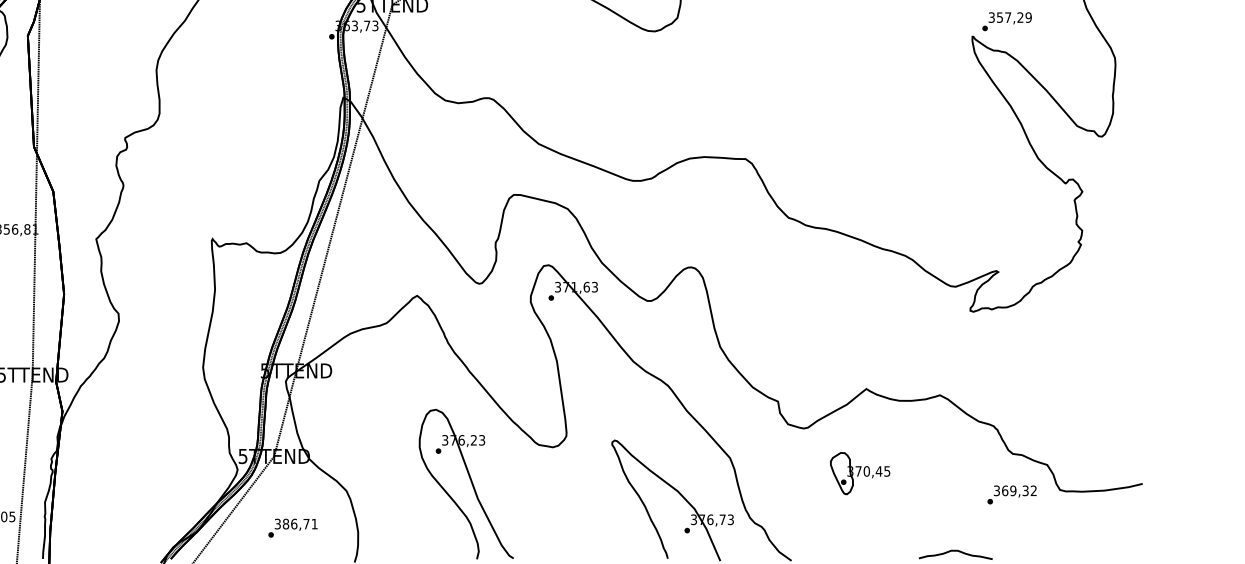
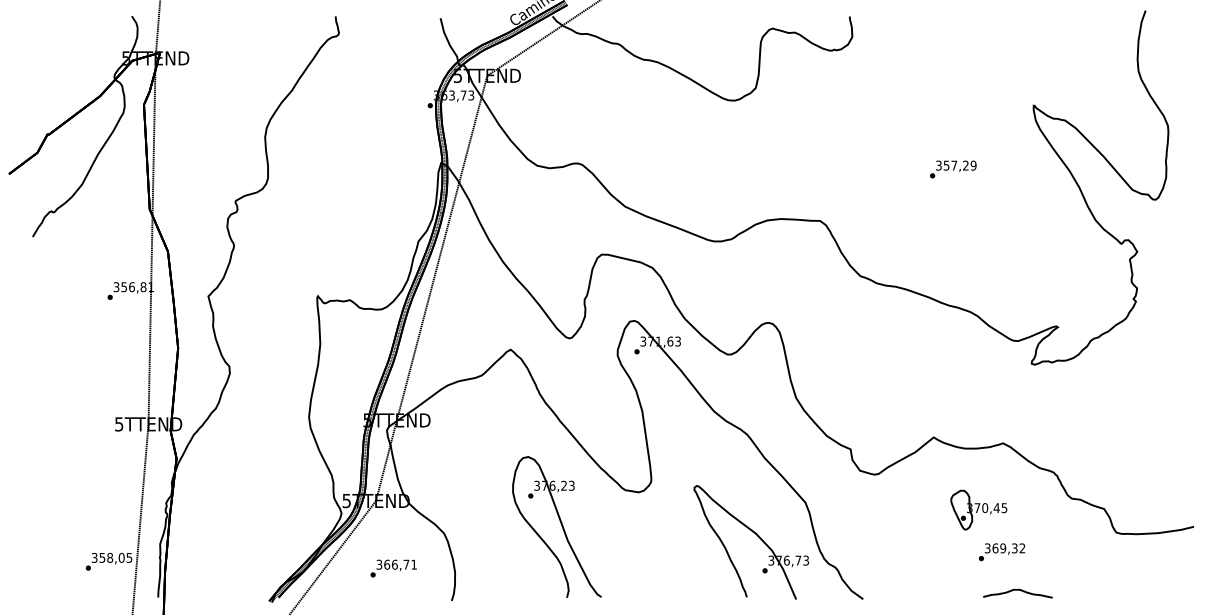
text: (1007, 21) -> (953, 169), moved
part: (859, 472) -> (978, 509), moved
text: (1011, 495) -> (1001, 552), moved
text: (286, 523) -> (387, 564), 386,71 -> 366,71

